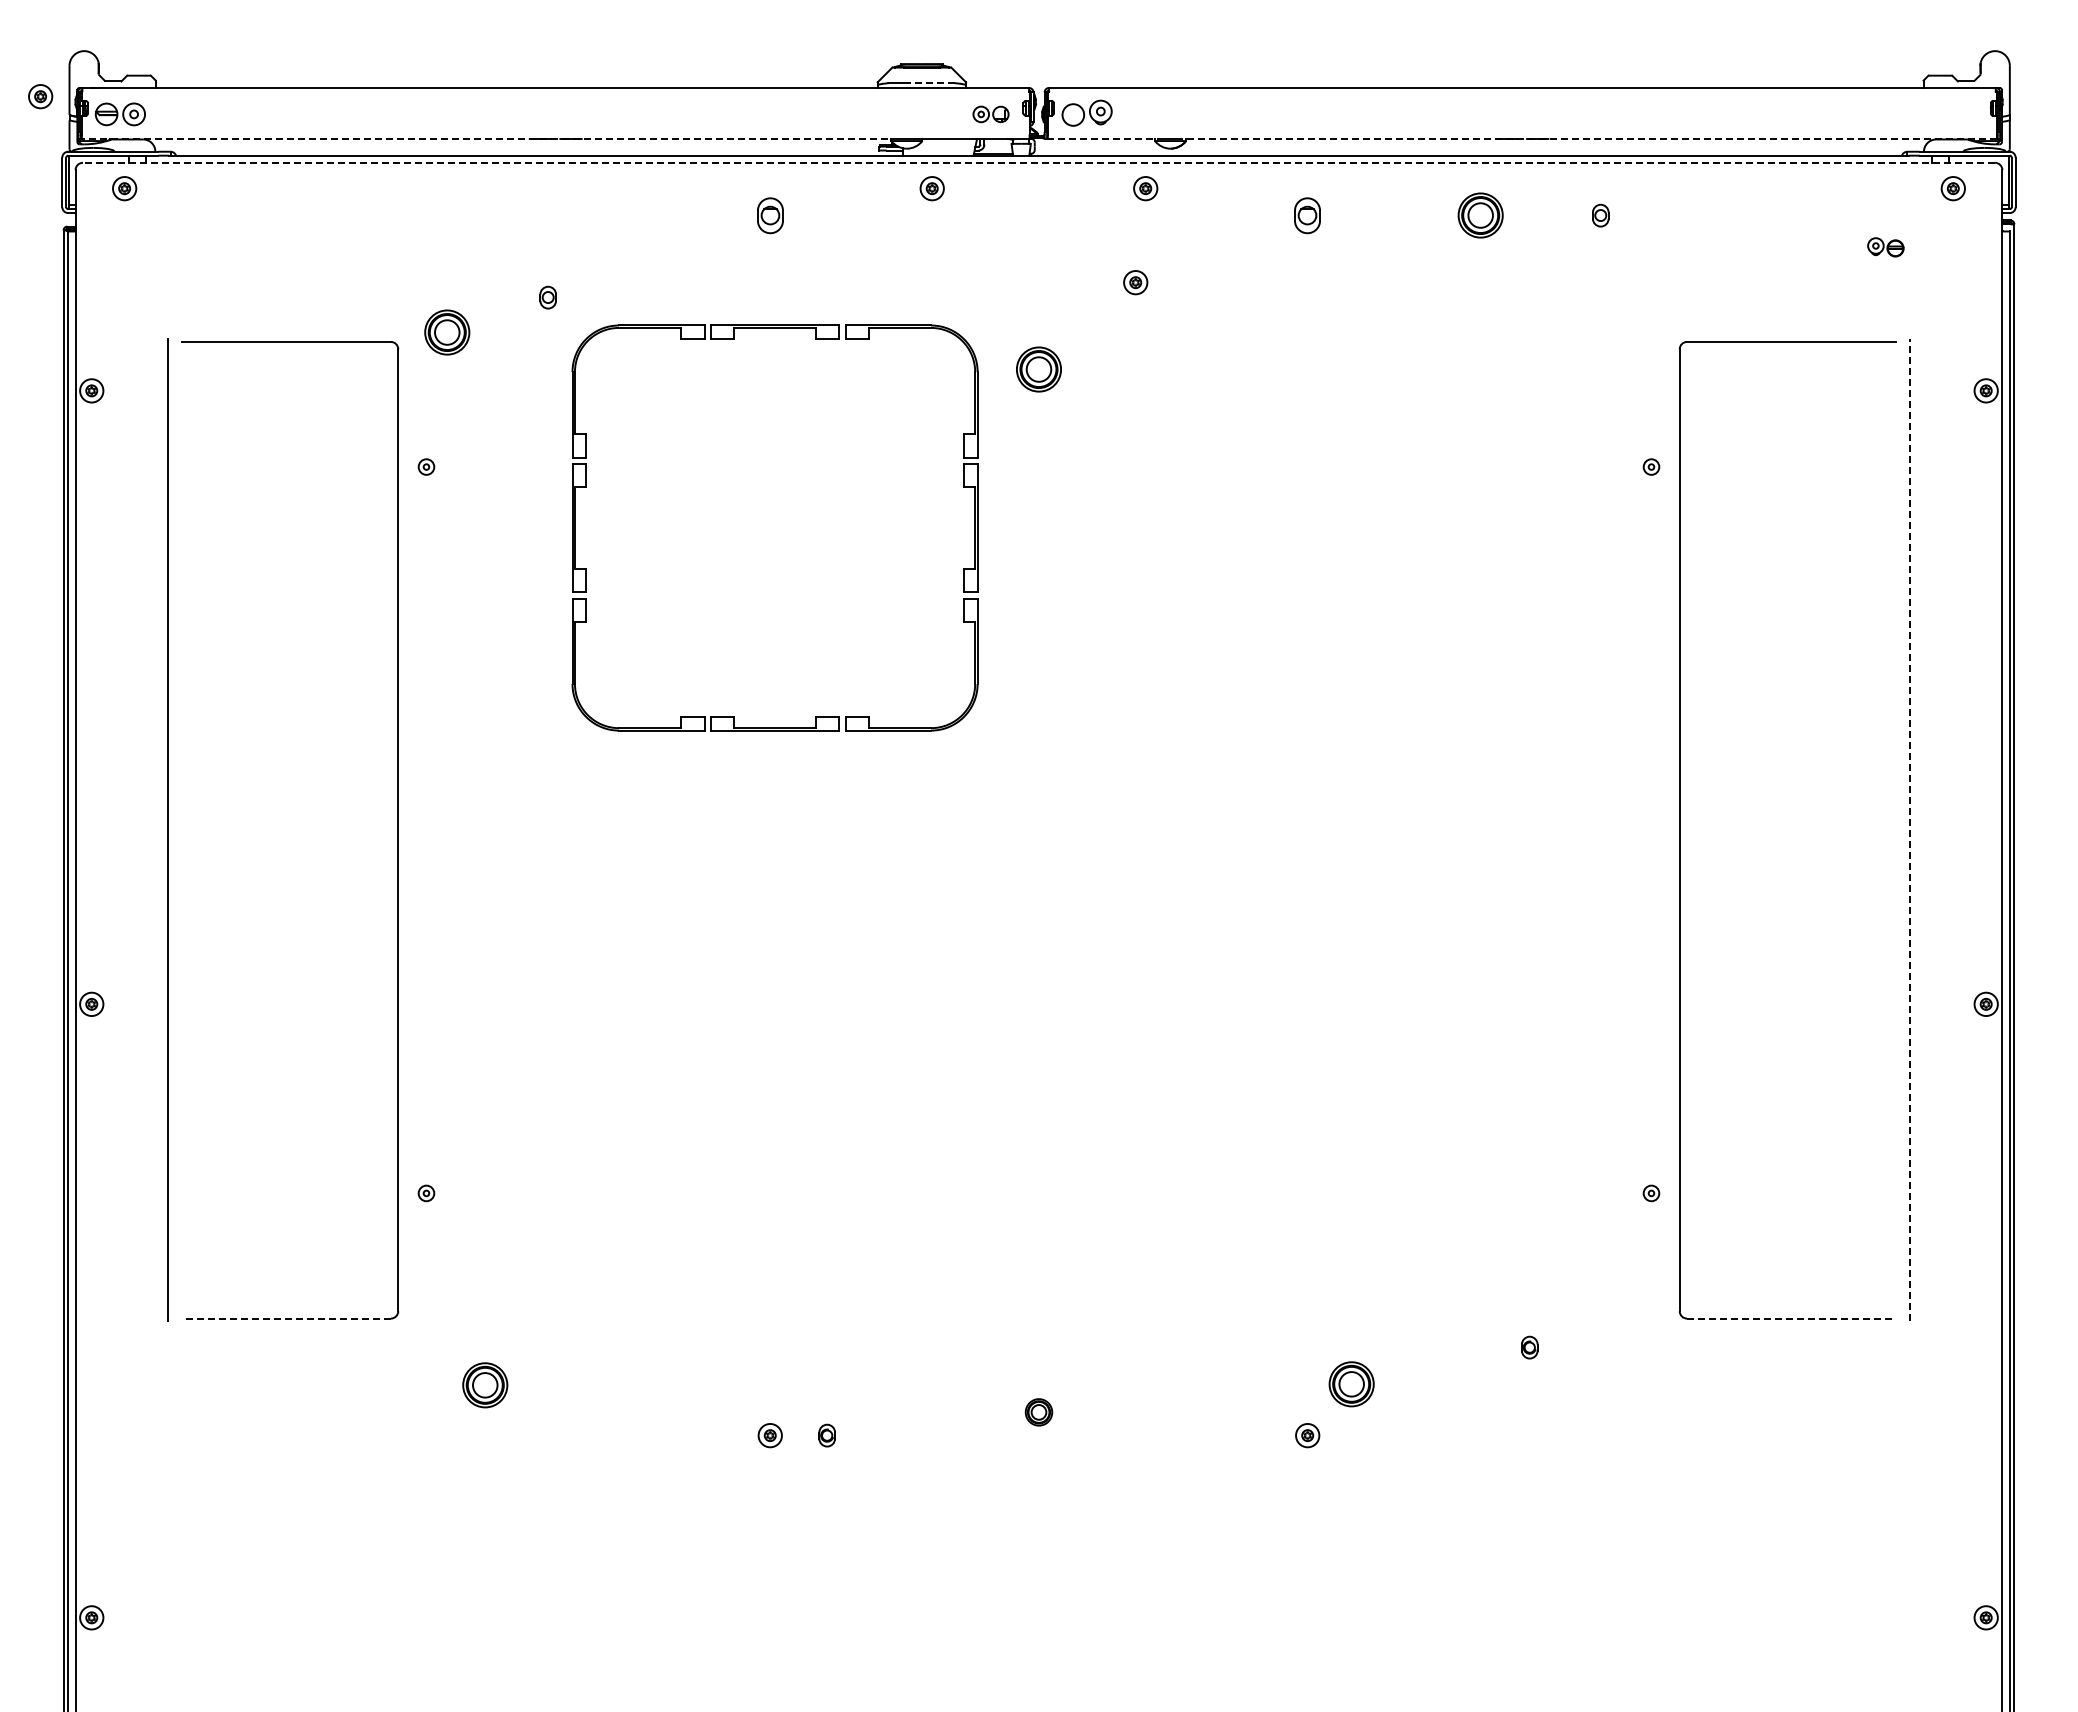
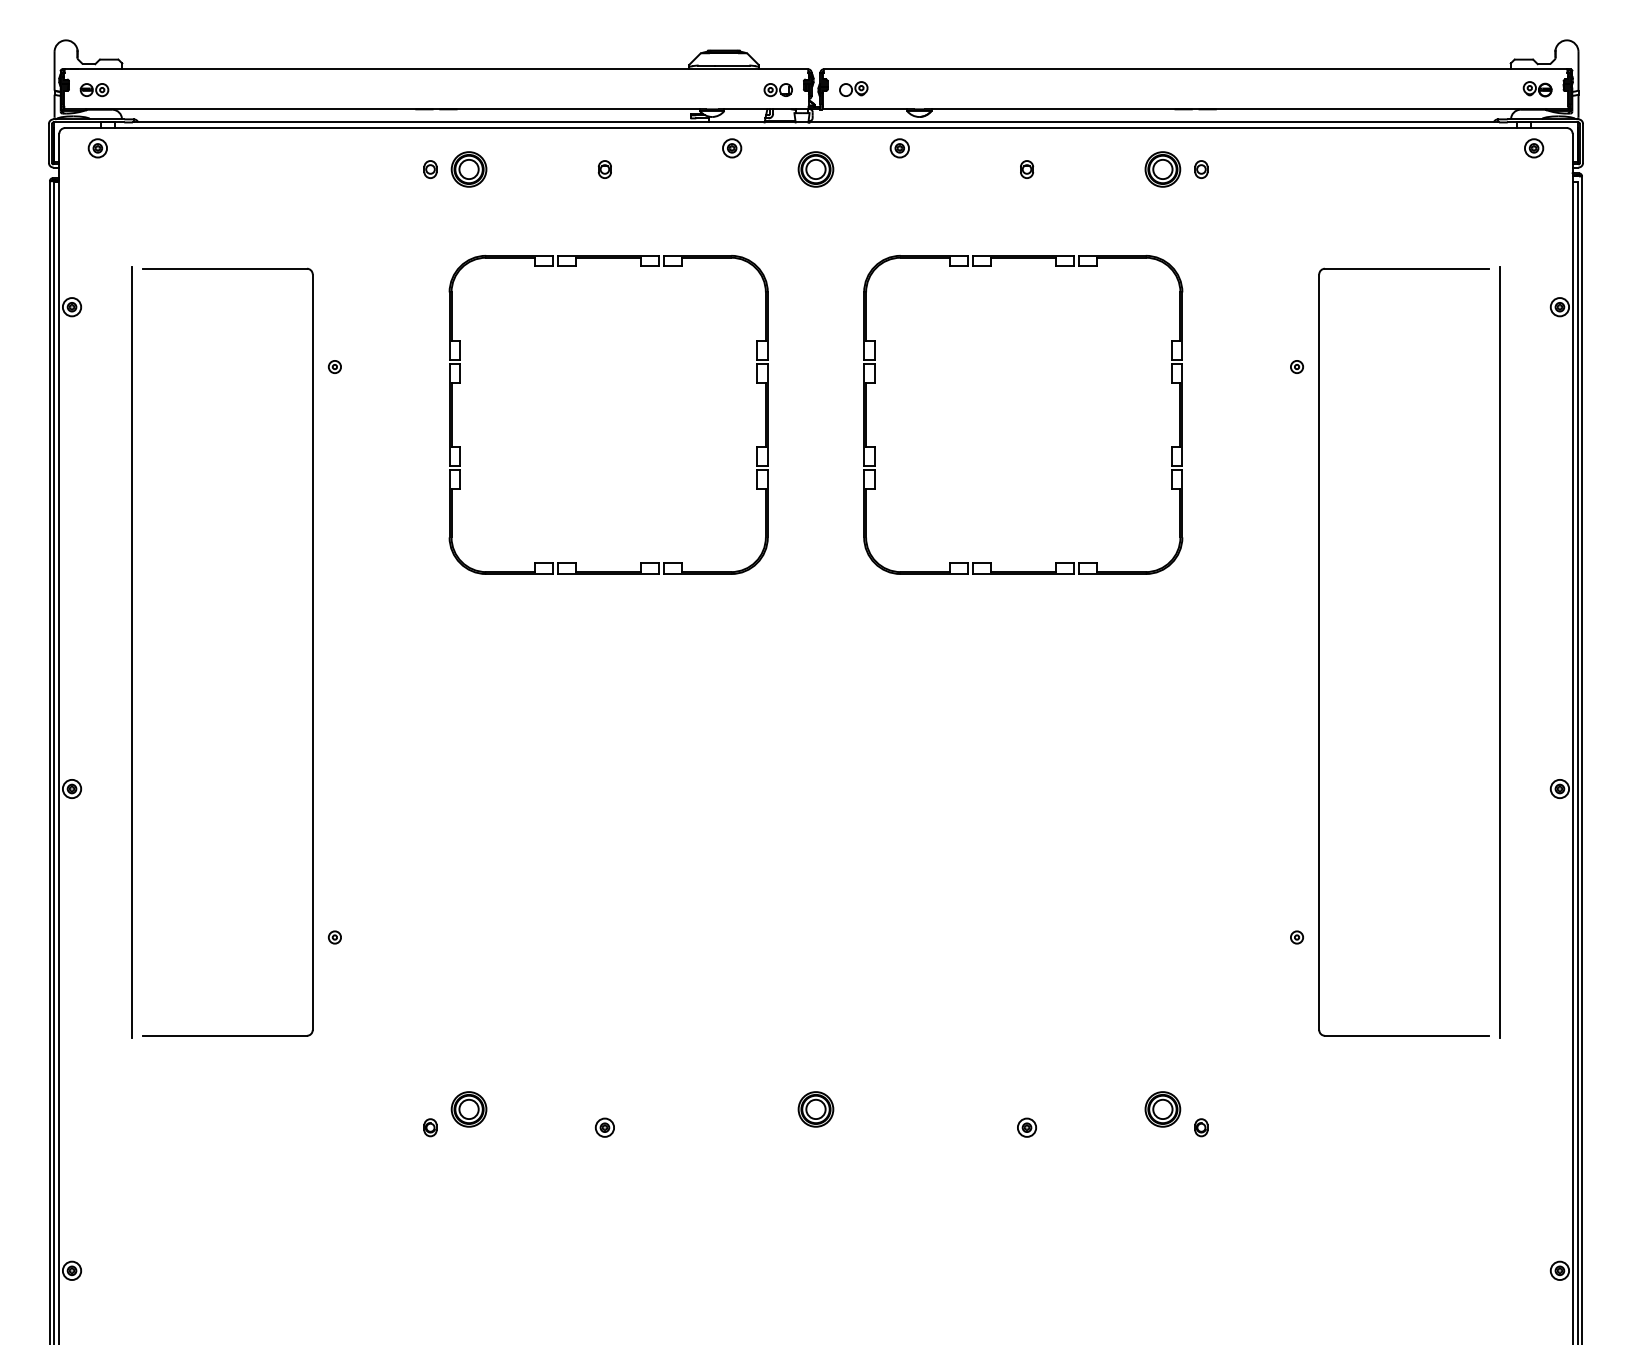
line: (932, 83) -> (732, 65), dashed -> solid
part: (40, 96) -> (31, 75), removed
part: (1086, 112) -> (853, 88), size x0.71
part: (120, 114) -> (94, 90), size x0.71
line: (489, 138) -> (384, 108), dashed -> solid
line: (1105, 138) -> (868, 108), dashed -> solid
line: (1587, 138) -> (1246, 108), dashed -> solid
line: (1038, 162) -> (815, 127), dashed -> solid
part: (769, 215) -> (604, 169), size x0.62
part: (1307, 215) -> (1026, 169), size x0.62
part: (1600, 215) -> (1201, 169), moved
part: (1885, 247) -> (1537, 89), moved
part: (1135, 282) -> (891, 222), removed
part: (547, 297) -> (429, 169), moved
part: (447, 332) -> (469, 169), moved
part: (1262, 339) -> (991, 266), added
part: (1038, 369) -> (815, 169), moved
line: (1910, 830) -> (1500, 652), dashed -> solid
line: (286, 1318) -> (224, 1035), dashed -> solid
line: (1791, 1318) -> (1407, 1035), dashed -> solid
part: (1529, 1347) -> (1201, 1127), moved
part: (1351, 1384) -> (1162, 1109), moved
part: (485, 1385) -> (469, 1109), moved
part: (1038, 1412) -> (815, 1109), size x1.67
part: (826, 1435) -> (429, 1127), moved

